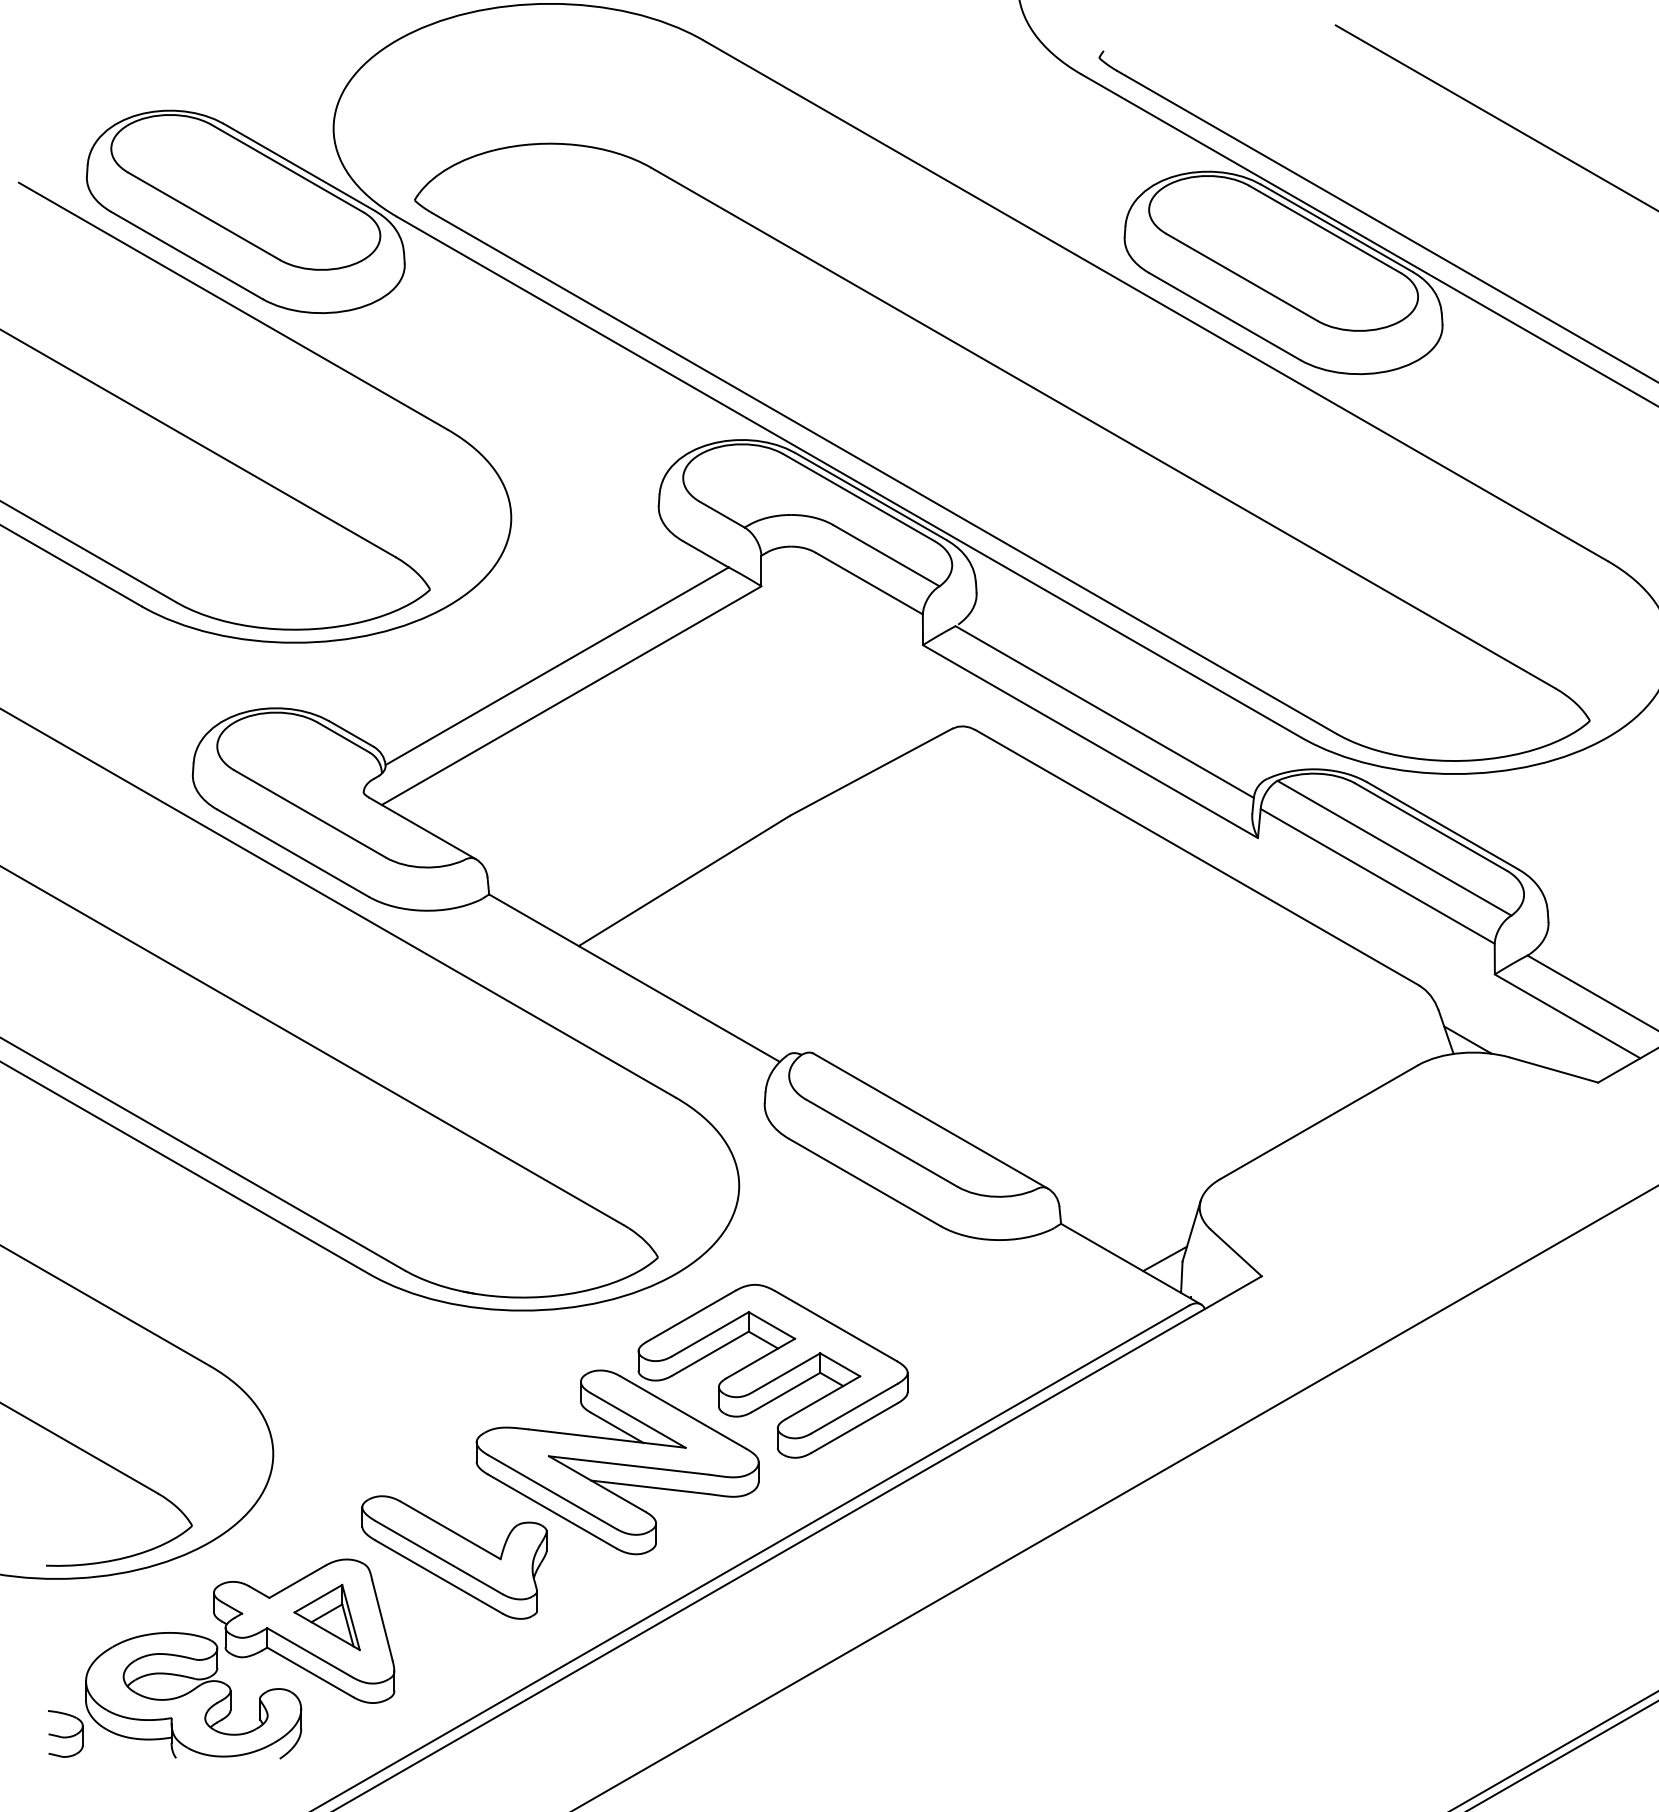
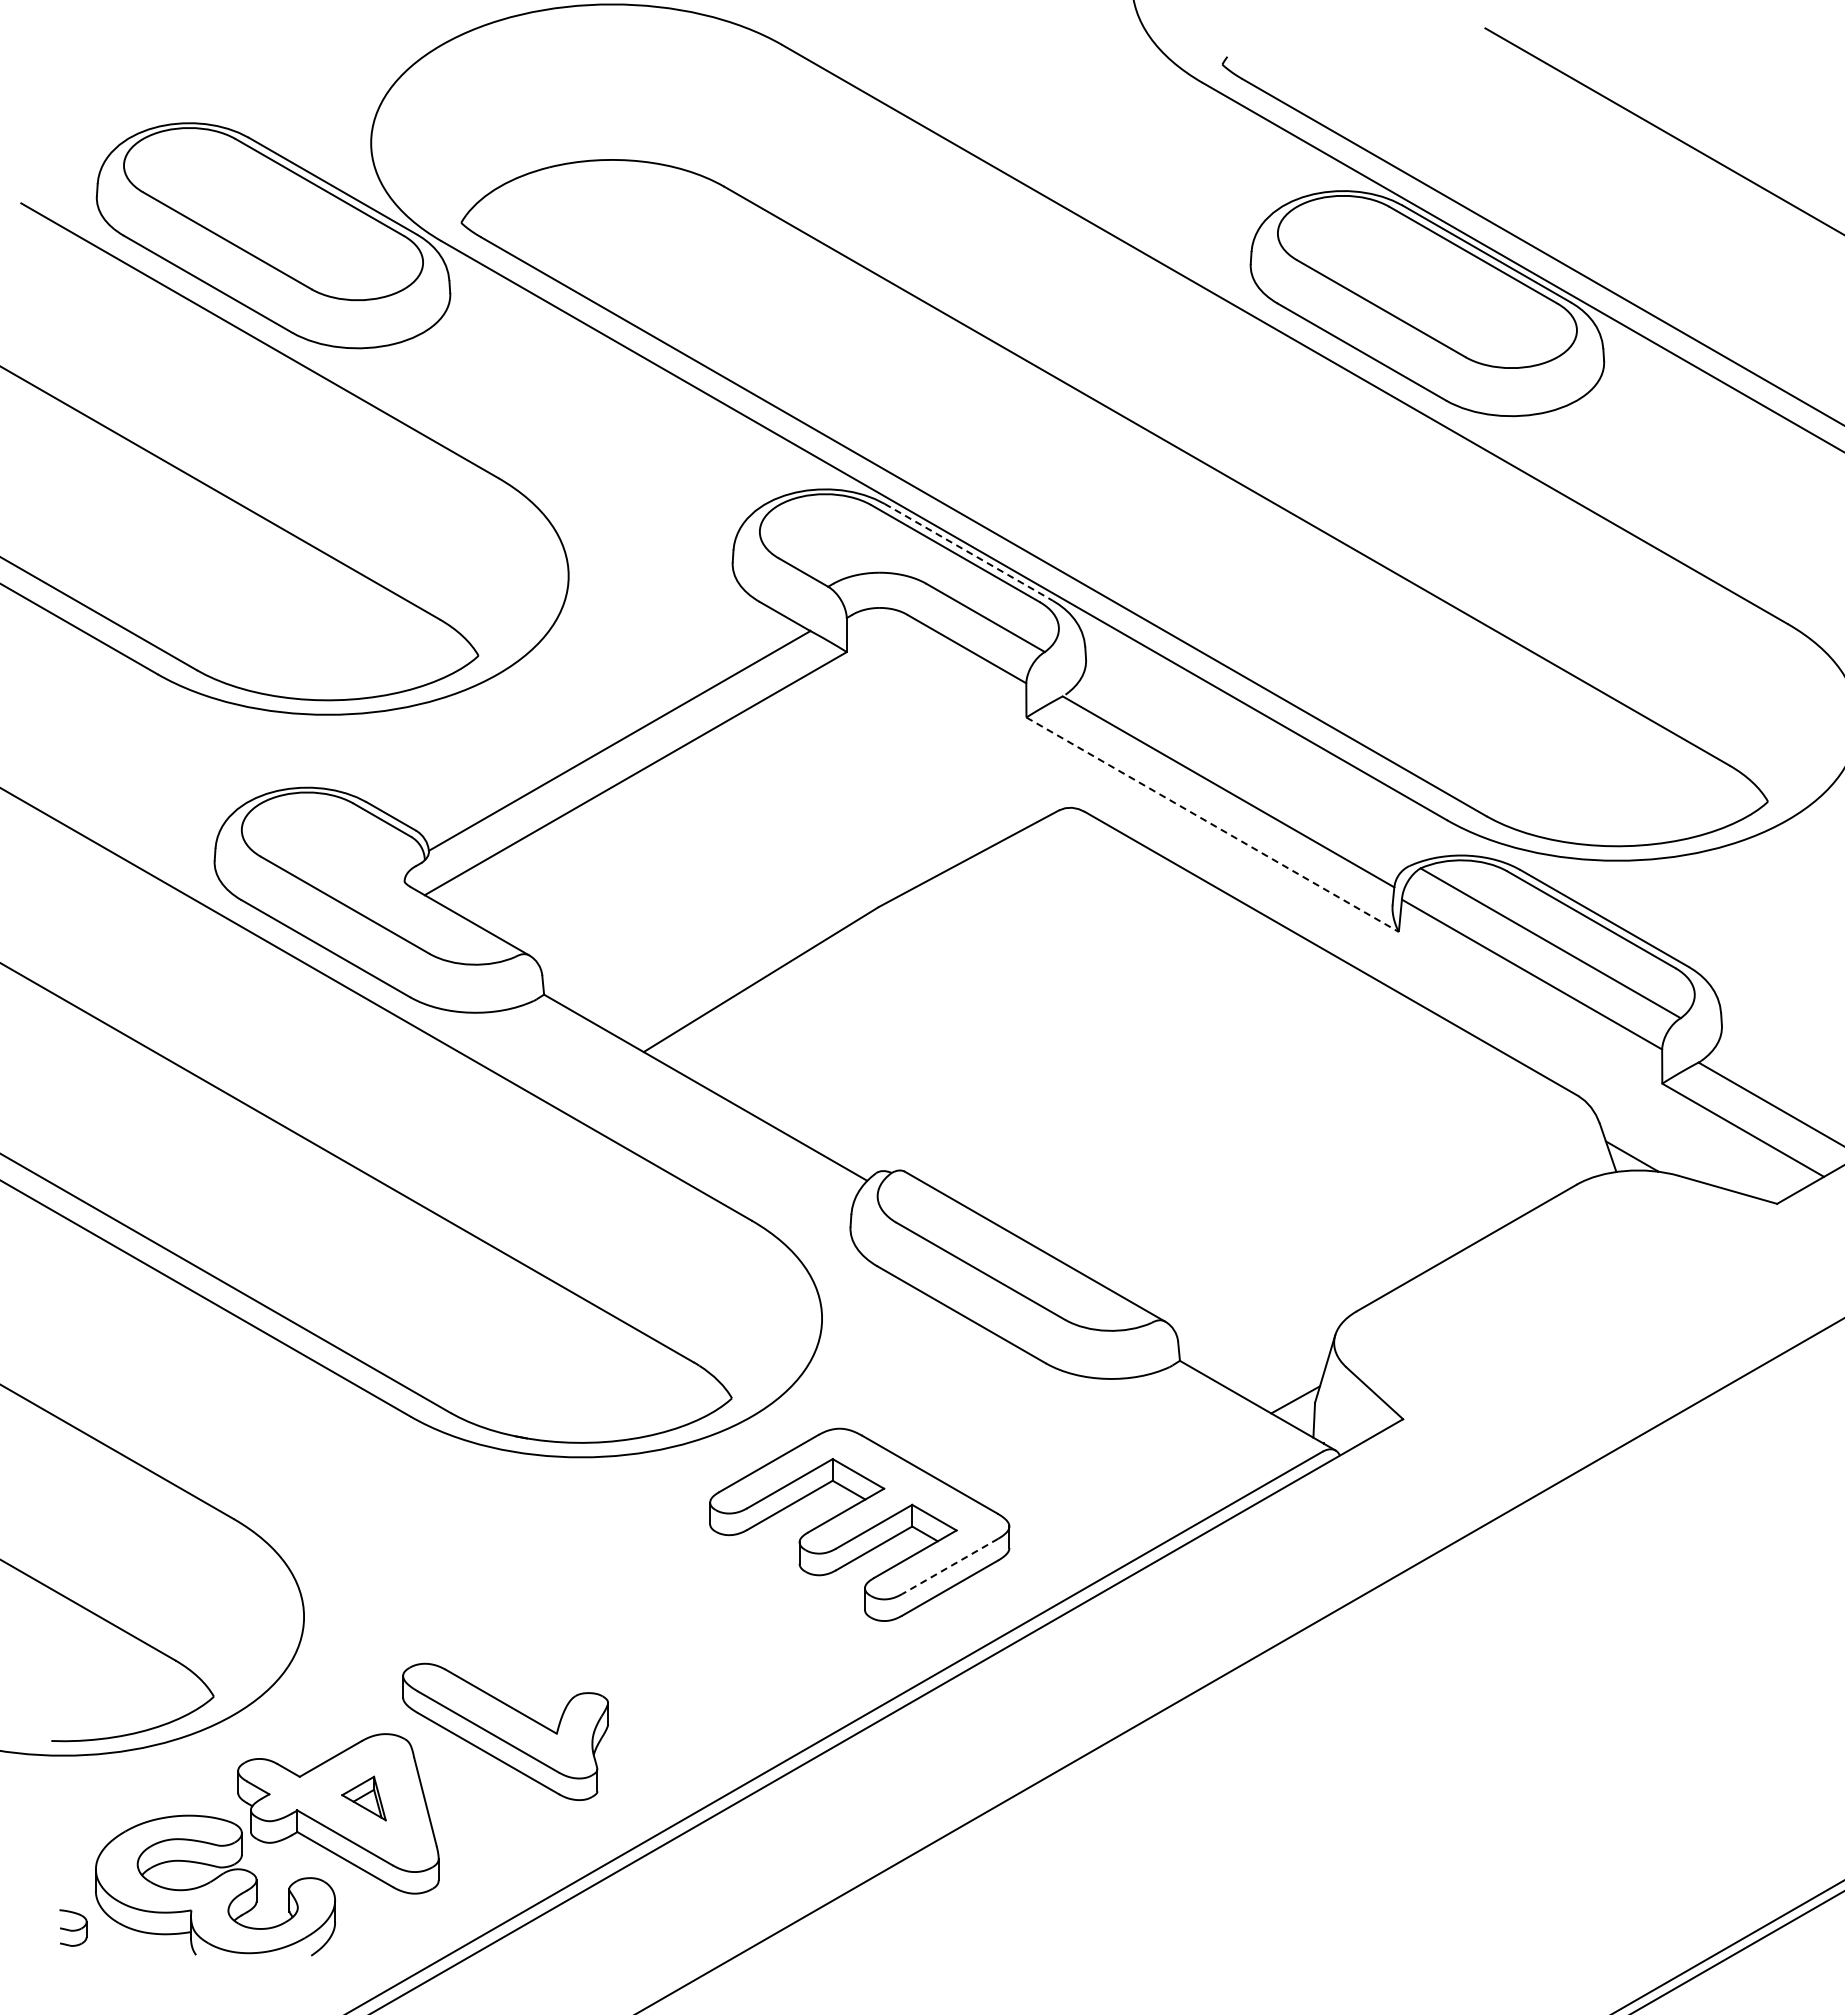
line: (871, 496) -> (969, 552), solid -> dashed
line: (1090, 741) -> (1212, 824), solid -> dashed
line: (853, 1408) -> (949, 1566), solid -> dashed
part: (617, 1462) -> (686, 1626), removed
part: (326, 1617) -> (363, 1798), size x0.6
part: (65, 1733) -> (73, 1927), size x0.7

